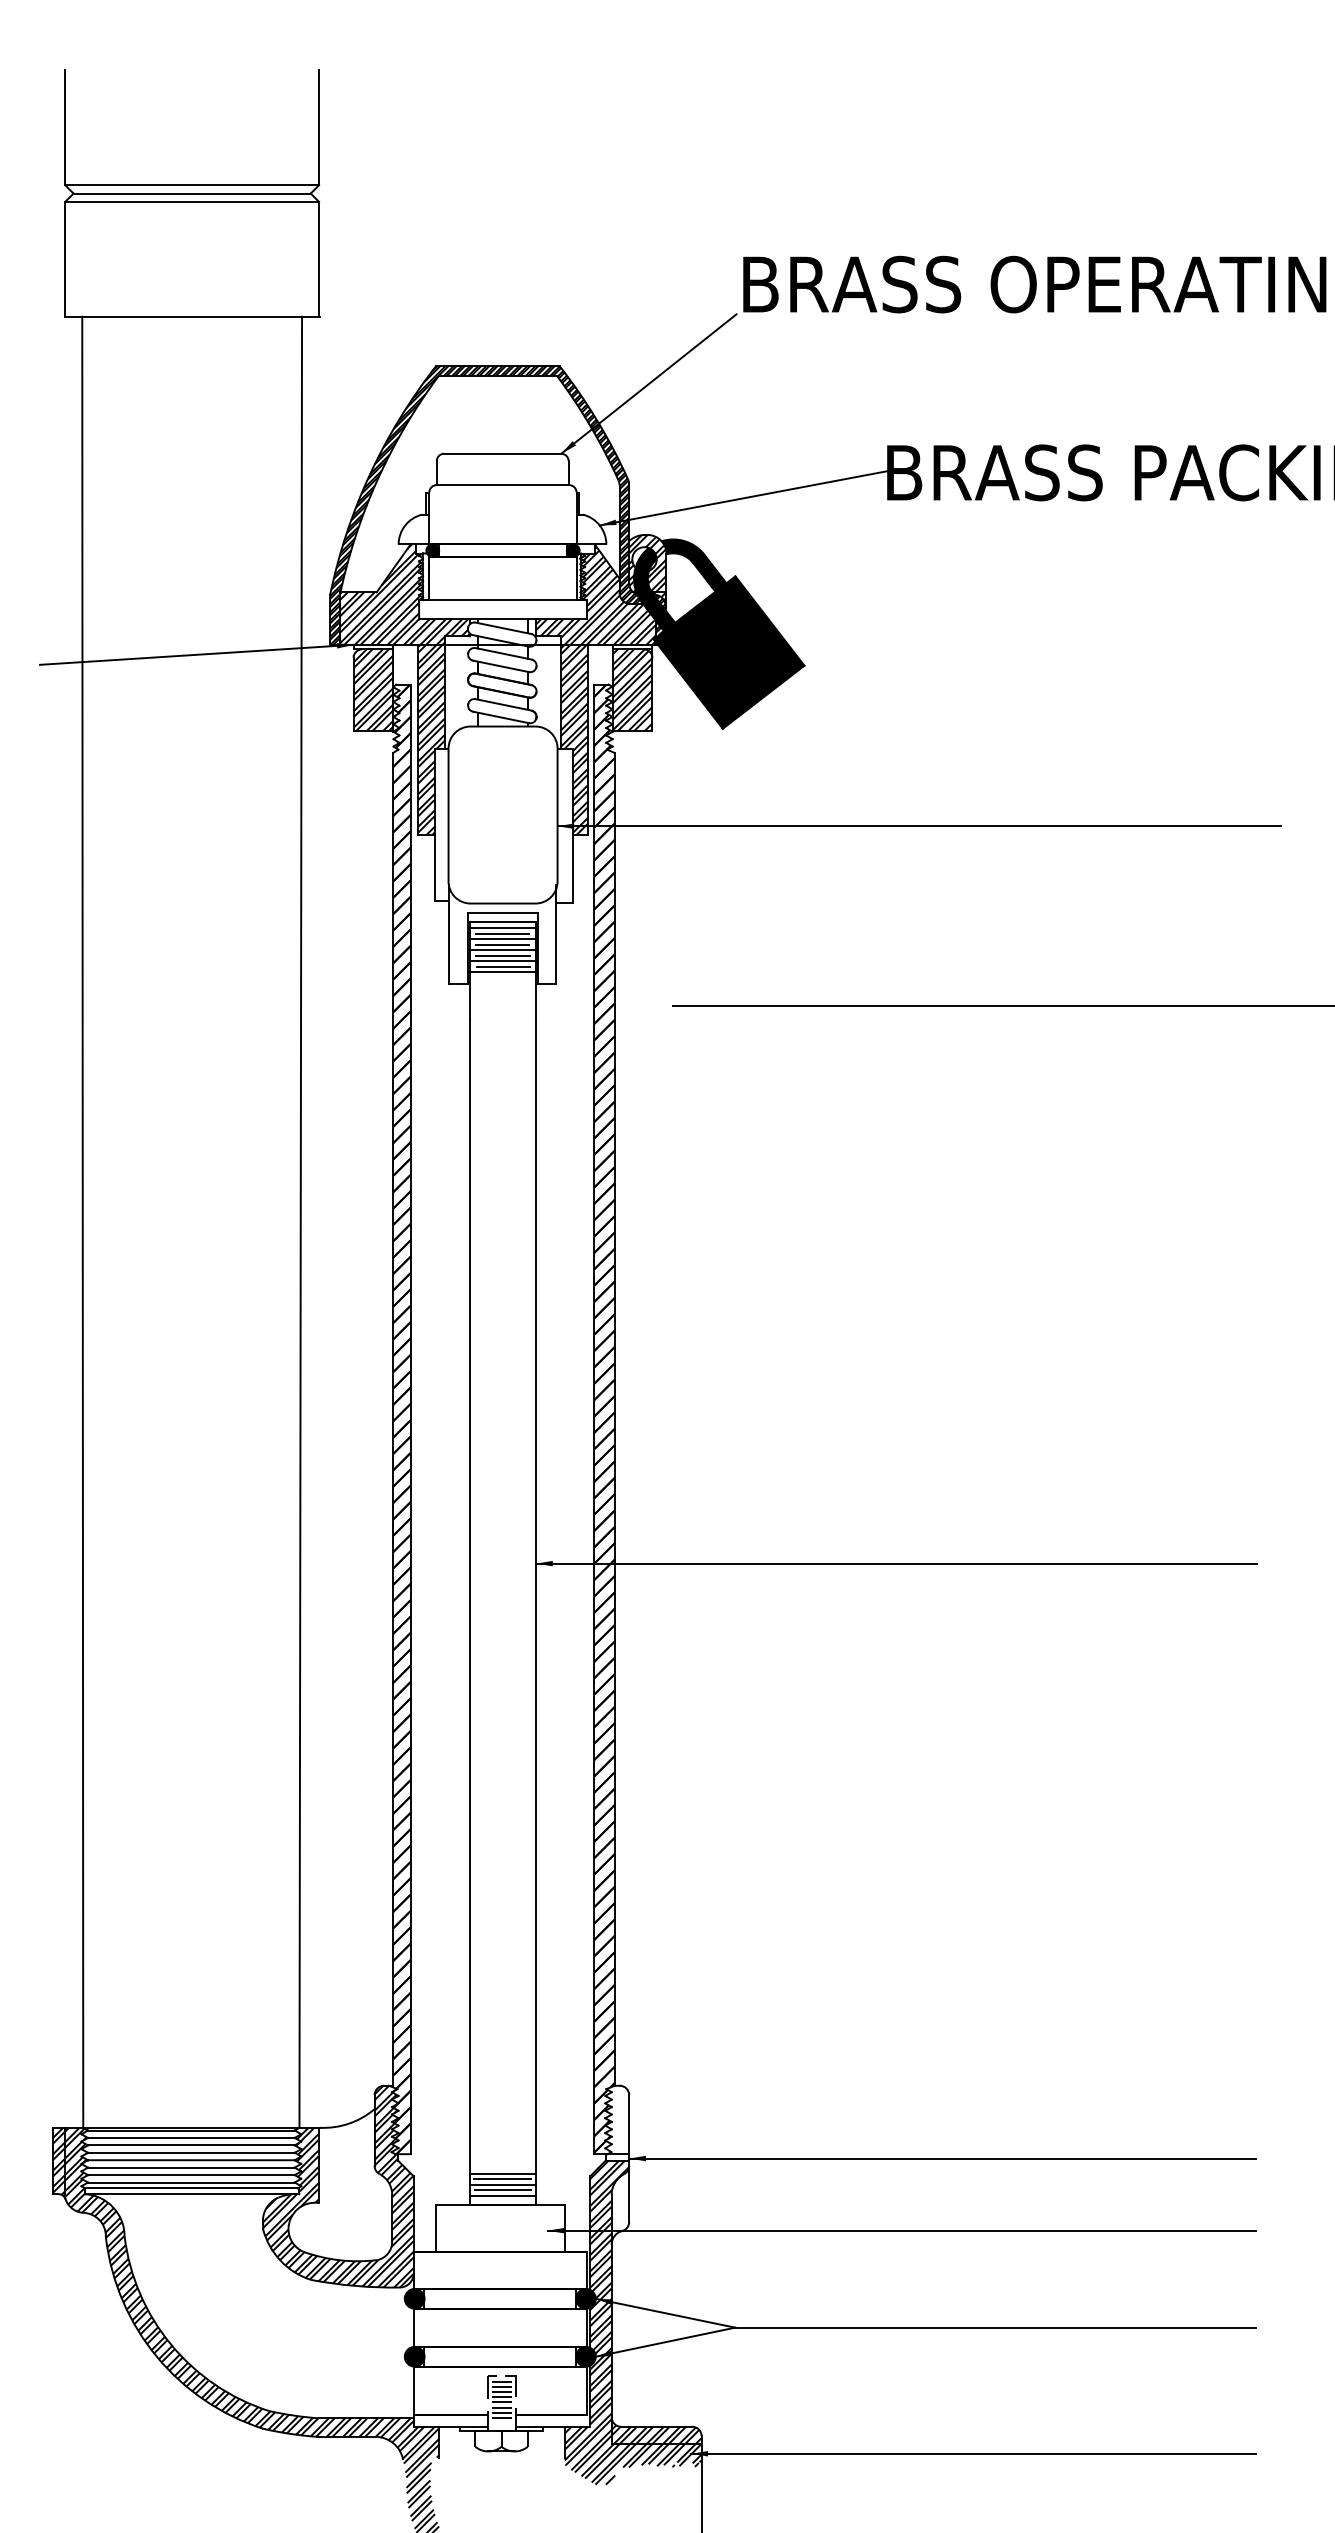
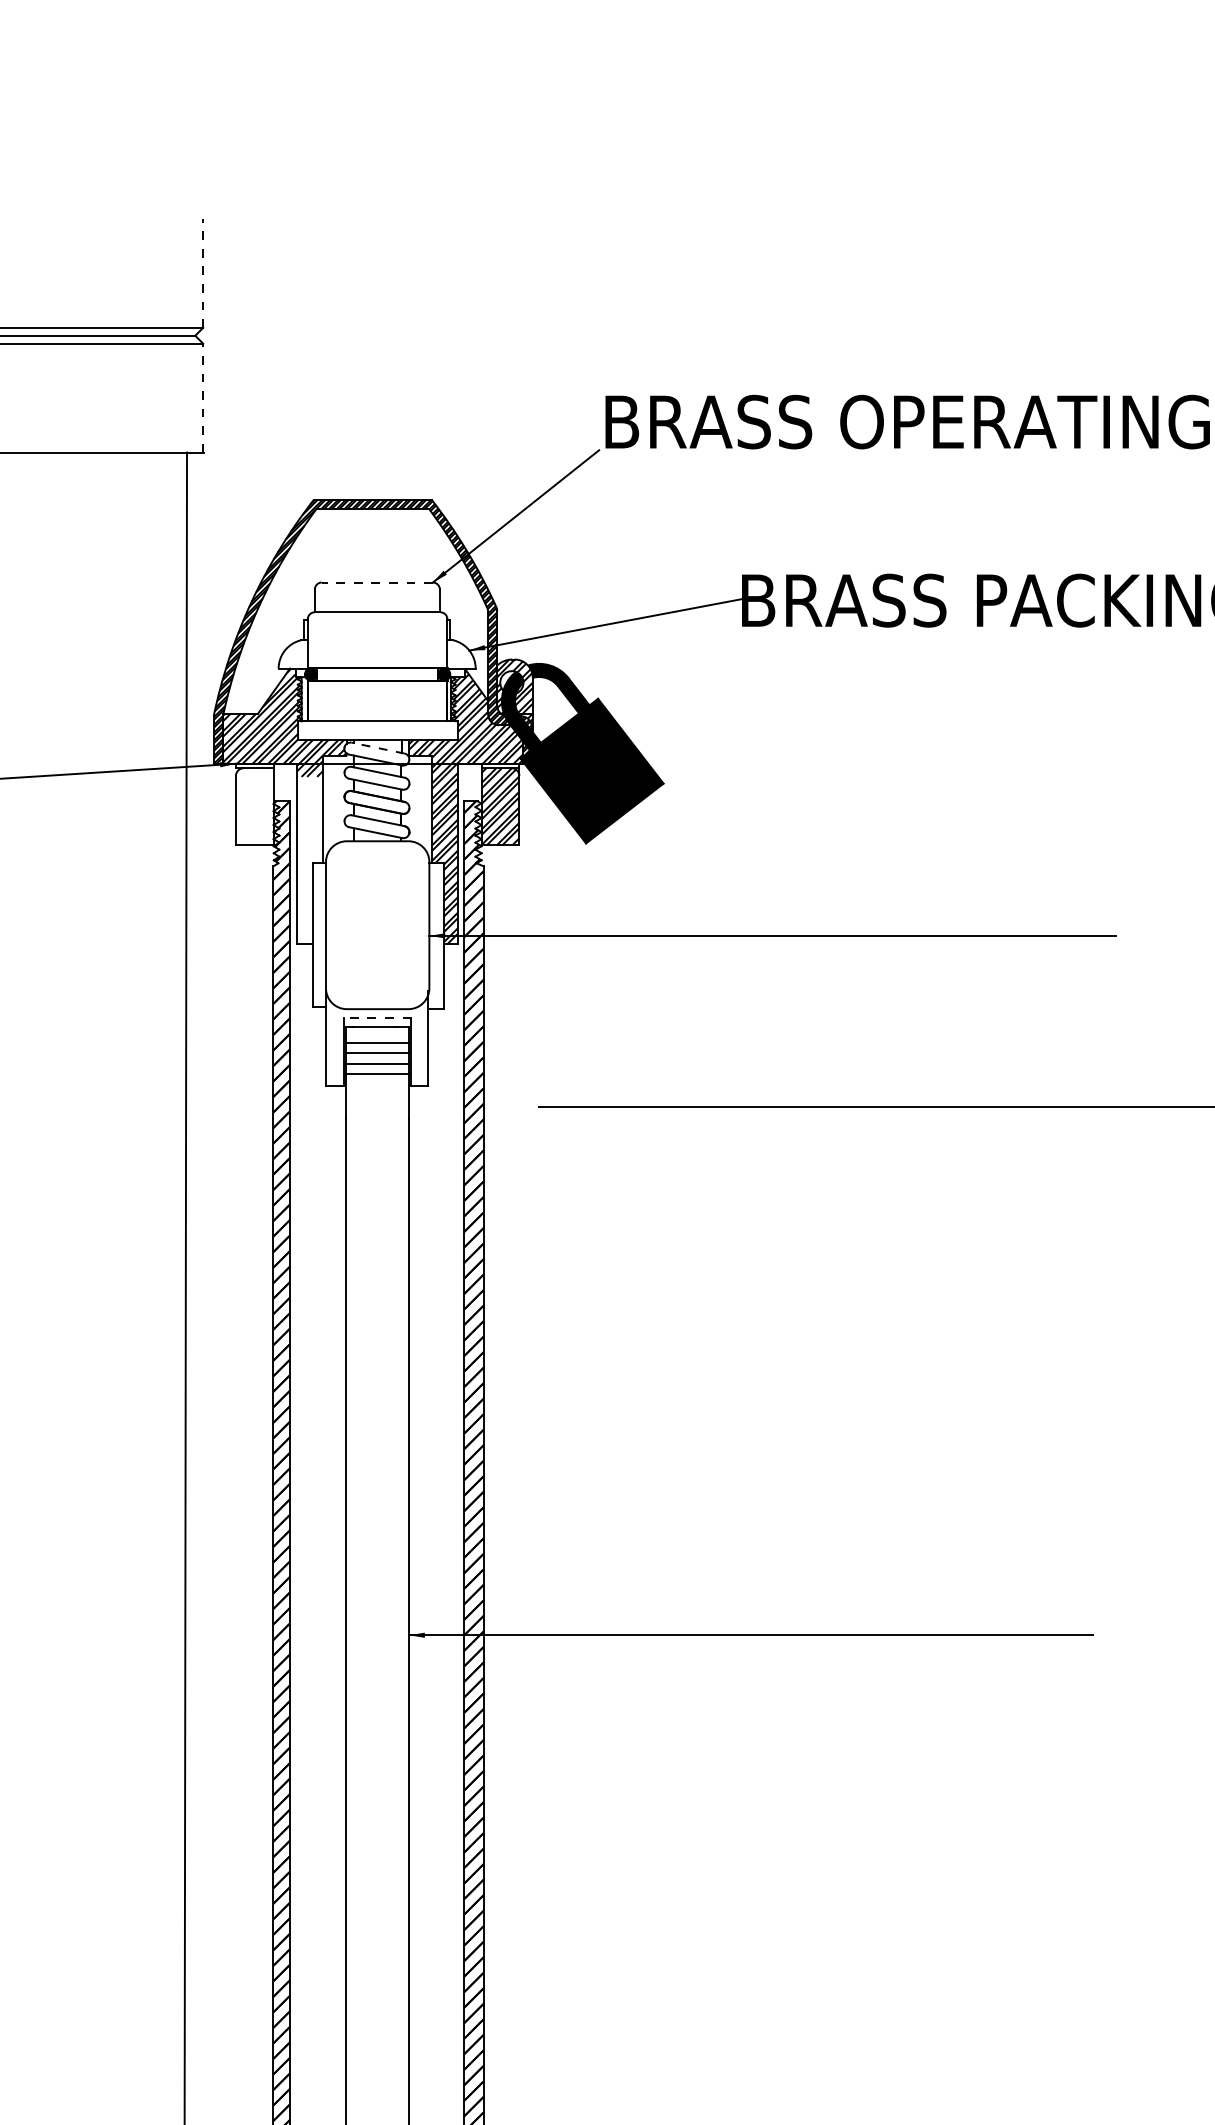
line: (319, 127) -> (203, 273), solid -> dashed
line: (319, 258) -> (203, 397), solid -> dashed
line: (502, 453) -> (377, 582), solid -> dashed
line: (503, 628) -> (378, 748), solid -> dashed
hatch: (373, 689) -> (254, 806), removed
hatch: (431, 746) -> (309, 860), removed
line: (502, 912) -> (377, 1017), solid -> dashed
line: (502, 928) -> (377, 1032), removed
line: (502, 933) -> (377, 1037), removed
line: (502, 944) -> (377, 1048), removed
line: (502, 955) -> (377, 1058), removed
line: (503, 966) -> (378, 1068), removed

